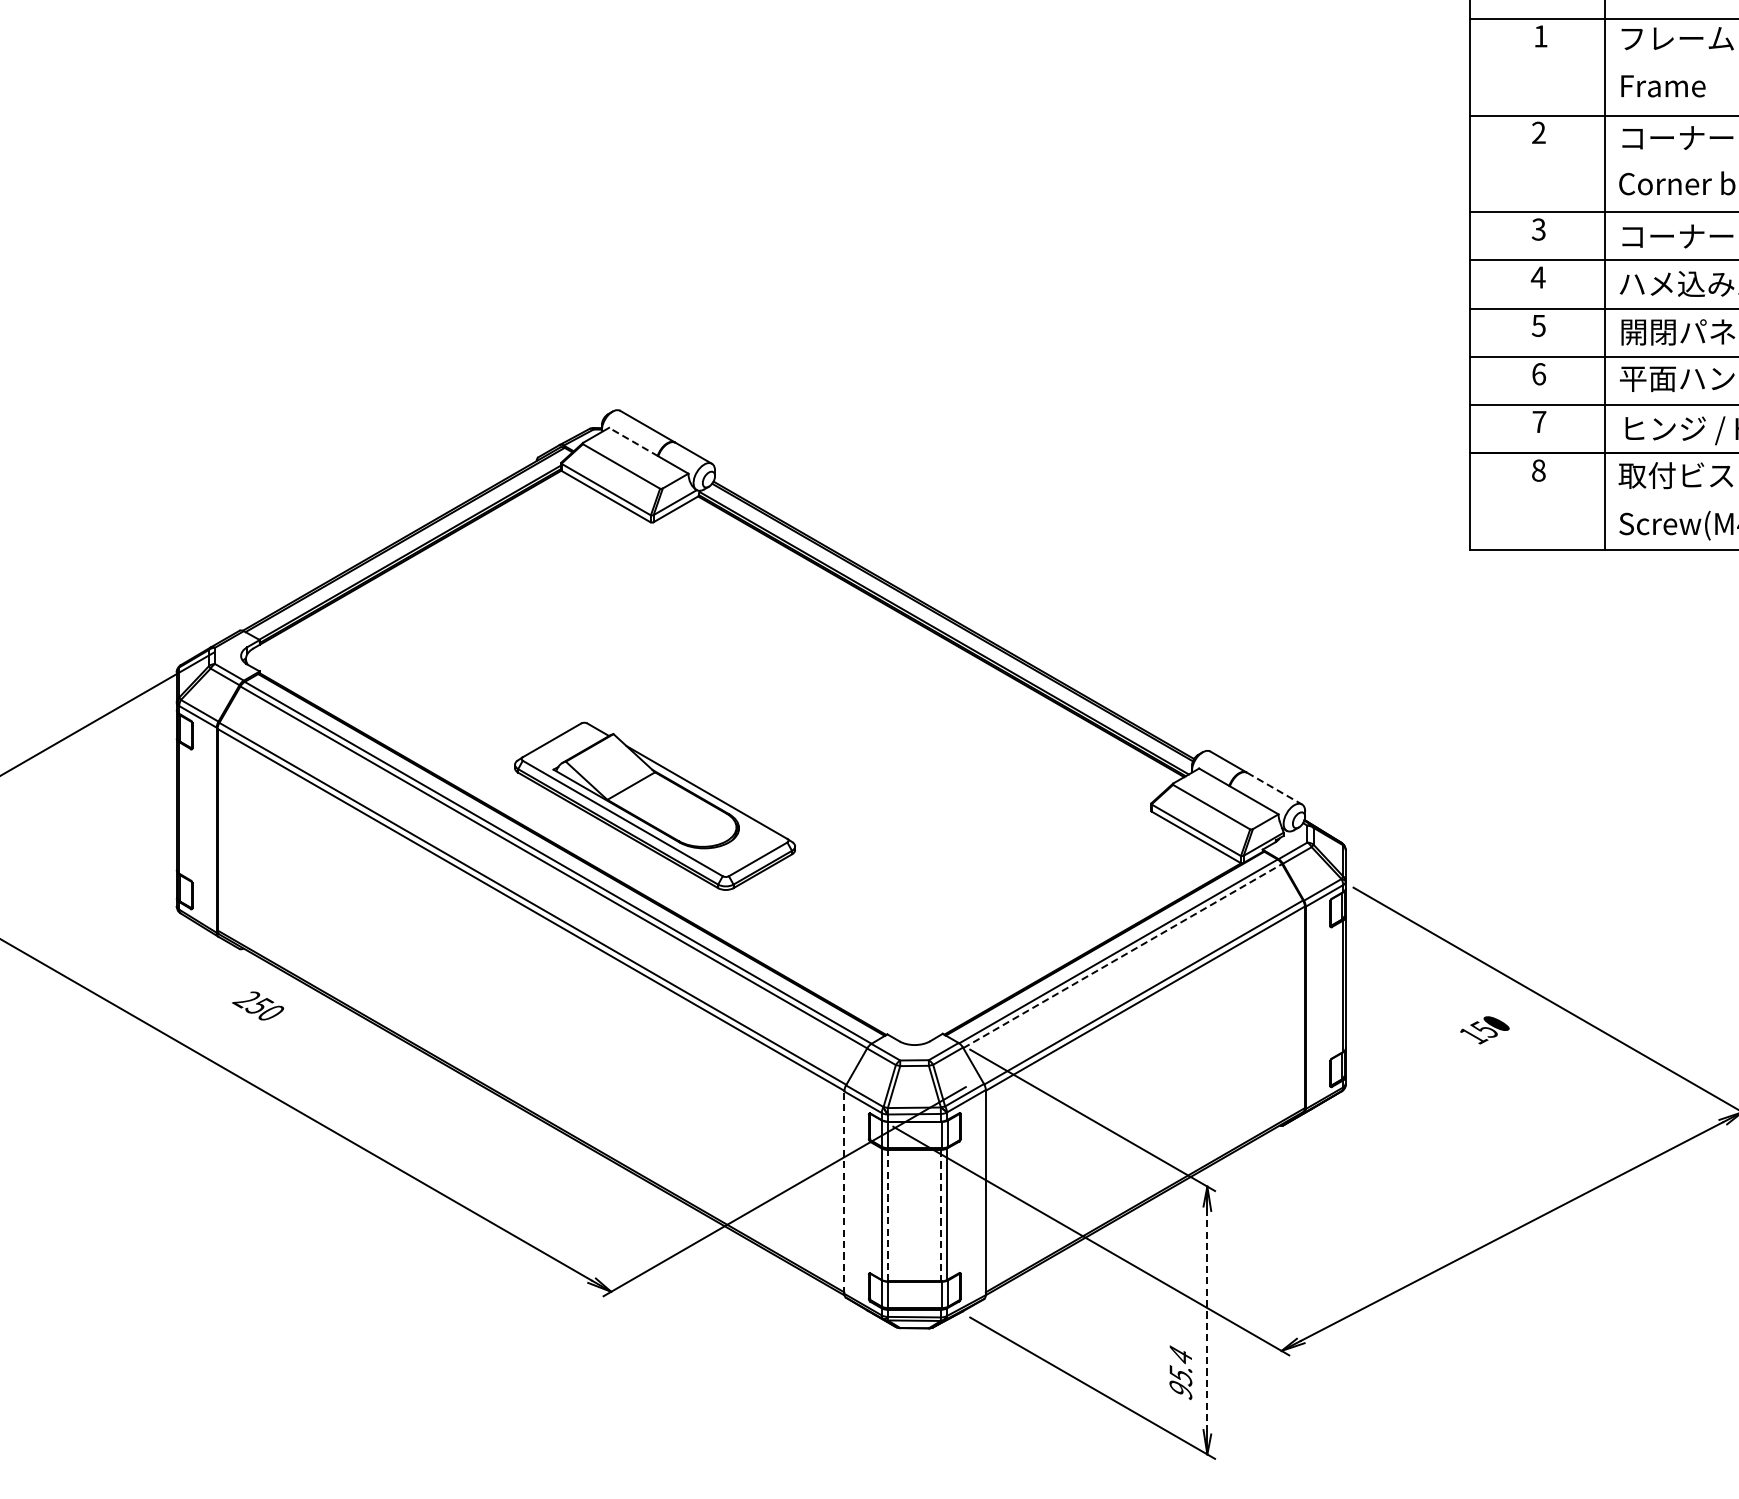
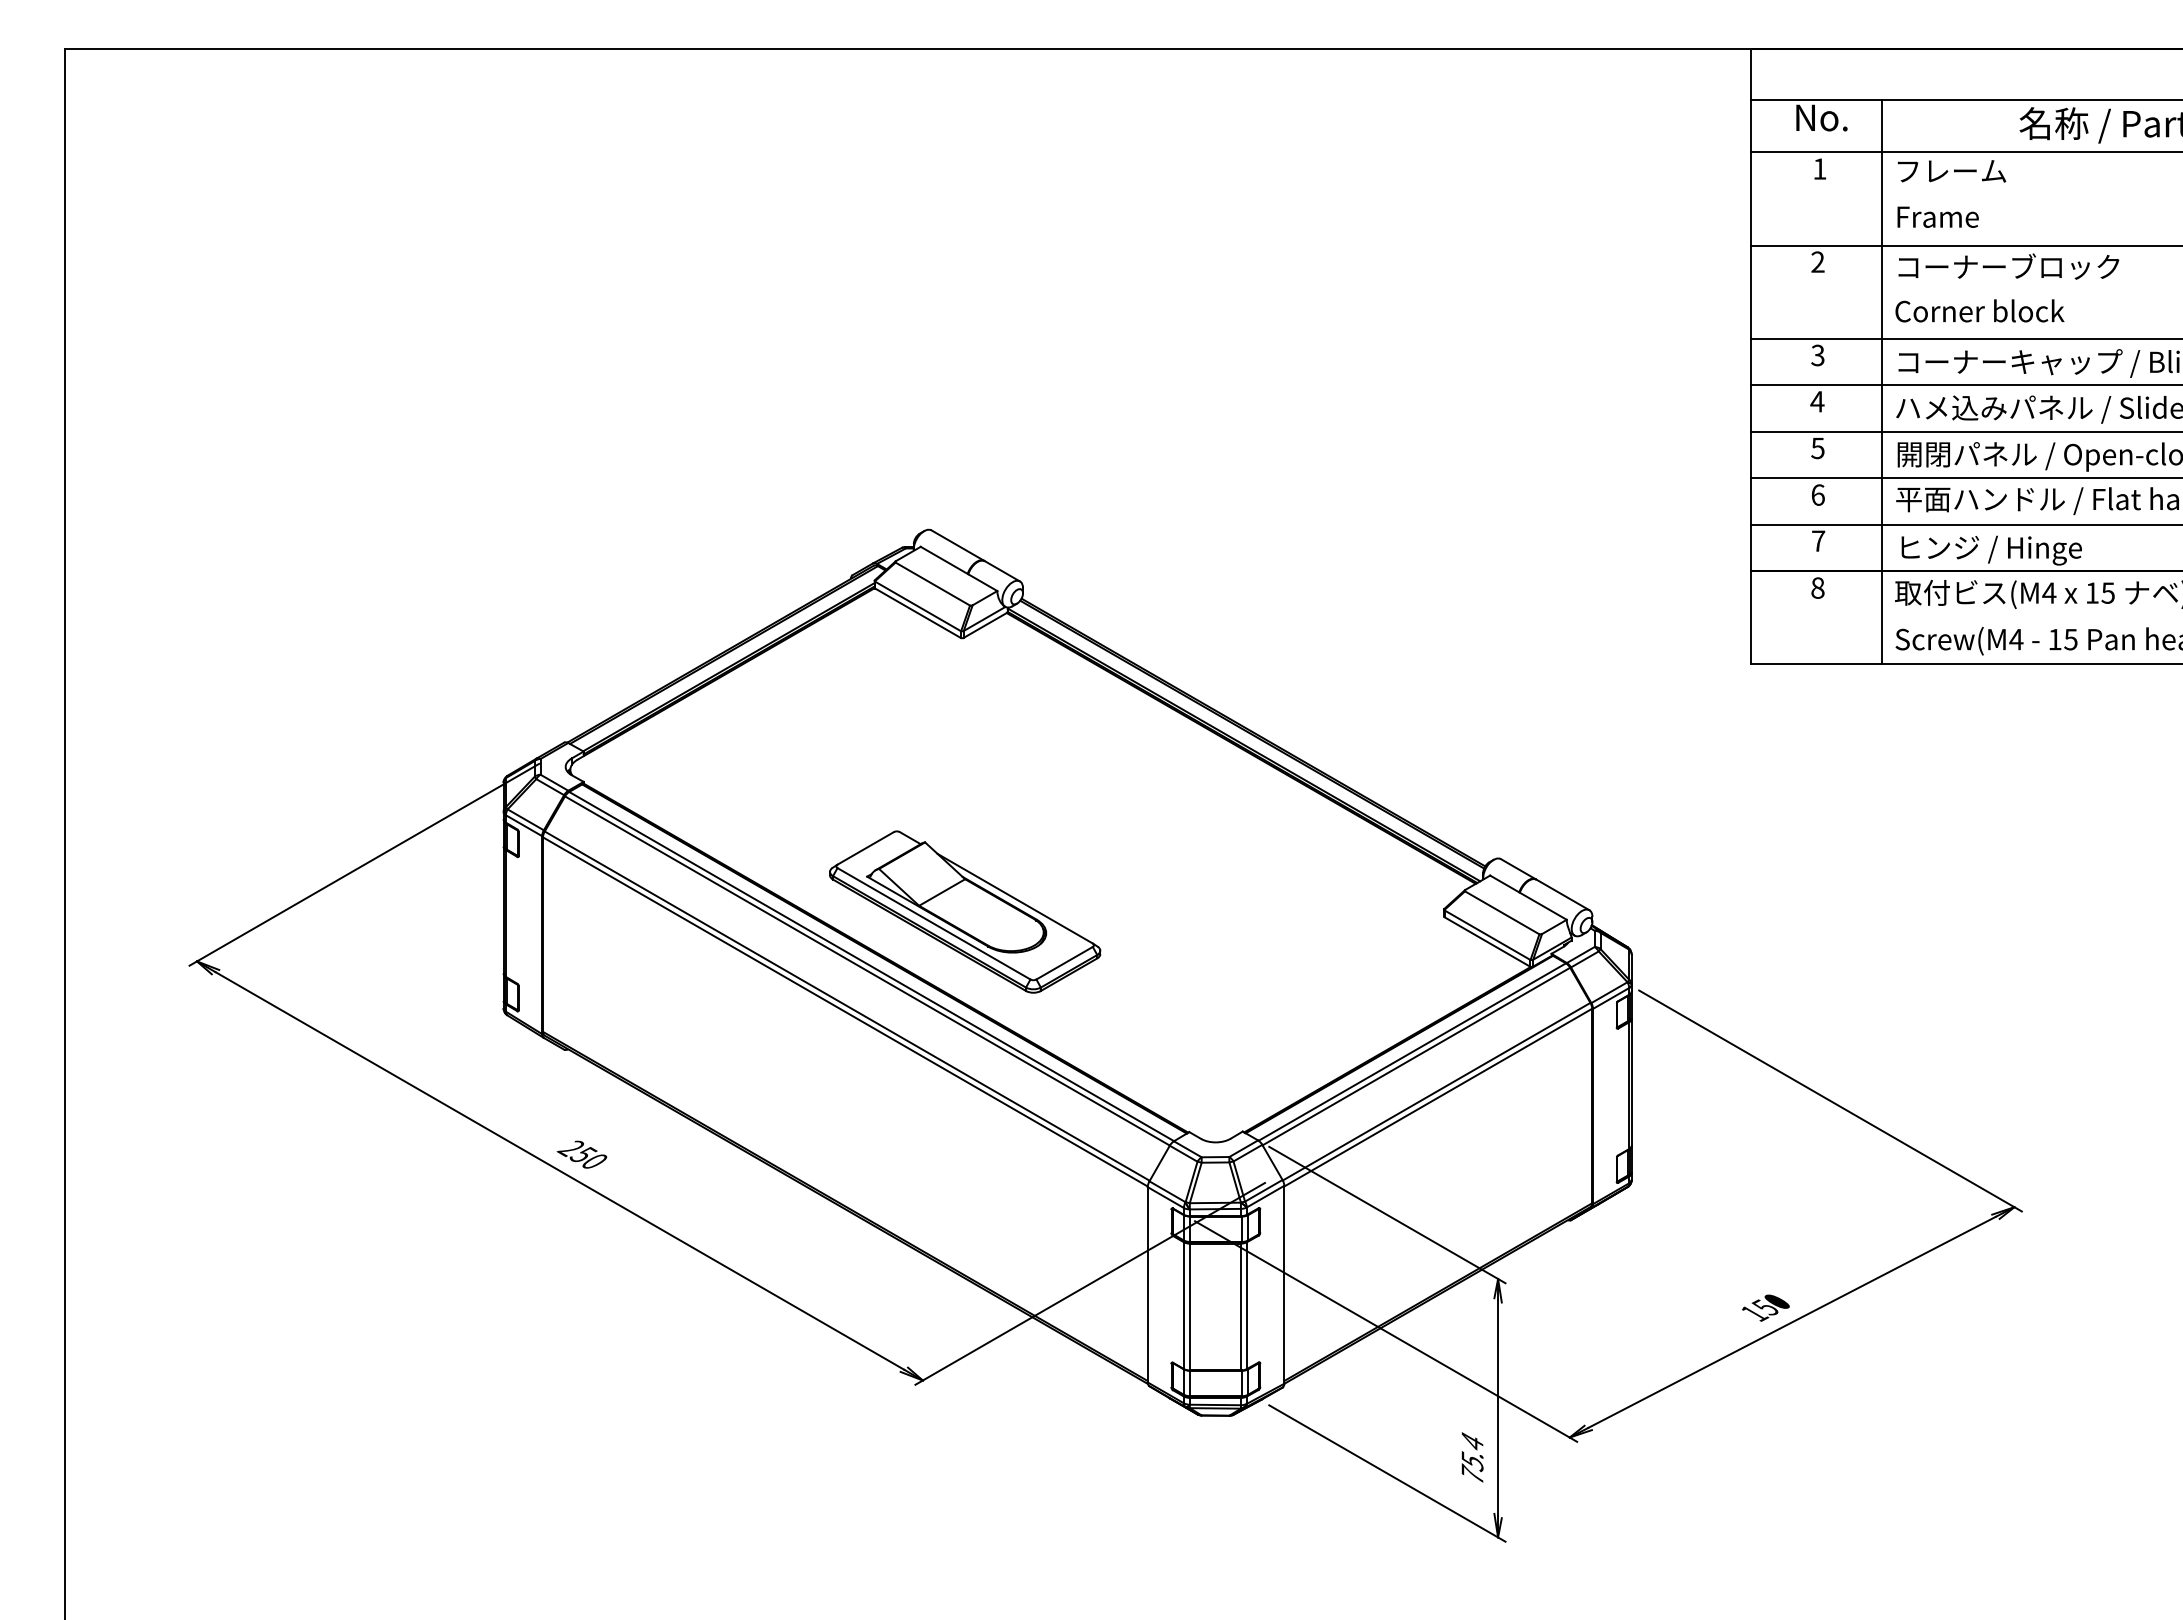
line: (633, 442) -> (944, 560), dashed -> solid
line: (1275, 788) -> (1563, 894), dashed -> solid
line: (1122, 956) -> (1416, 1056), dashed -> solid
text: (257, 1005) -> (581, 1154), moved
text: (1484, 1029) -> (1765, 1307), moved
line: (844, 1192) -> (1147, 1284), dashed -> solid
line: (887, 1215) -> (1189, 1306), dashed -> solid
line: (940, 1216) -> (1240, 1307), dashed -> solid
line: (1207, 1320) -> (1498, 1408), dashed -> solid
text: (1180, 1388) -> (1472, 1473), 95.4 -> 75.4

